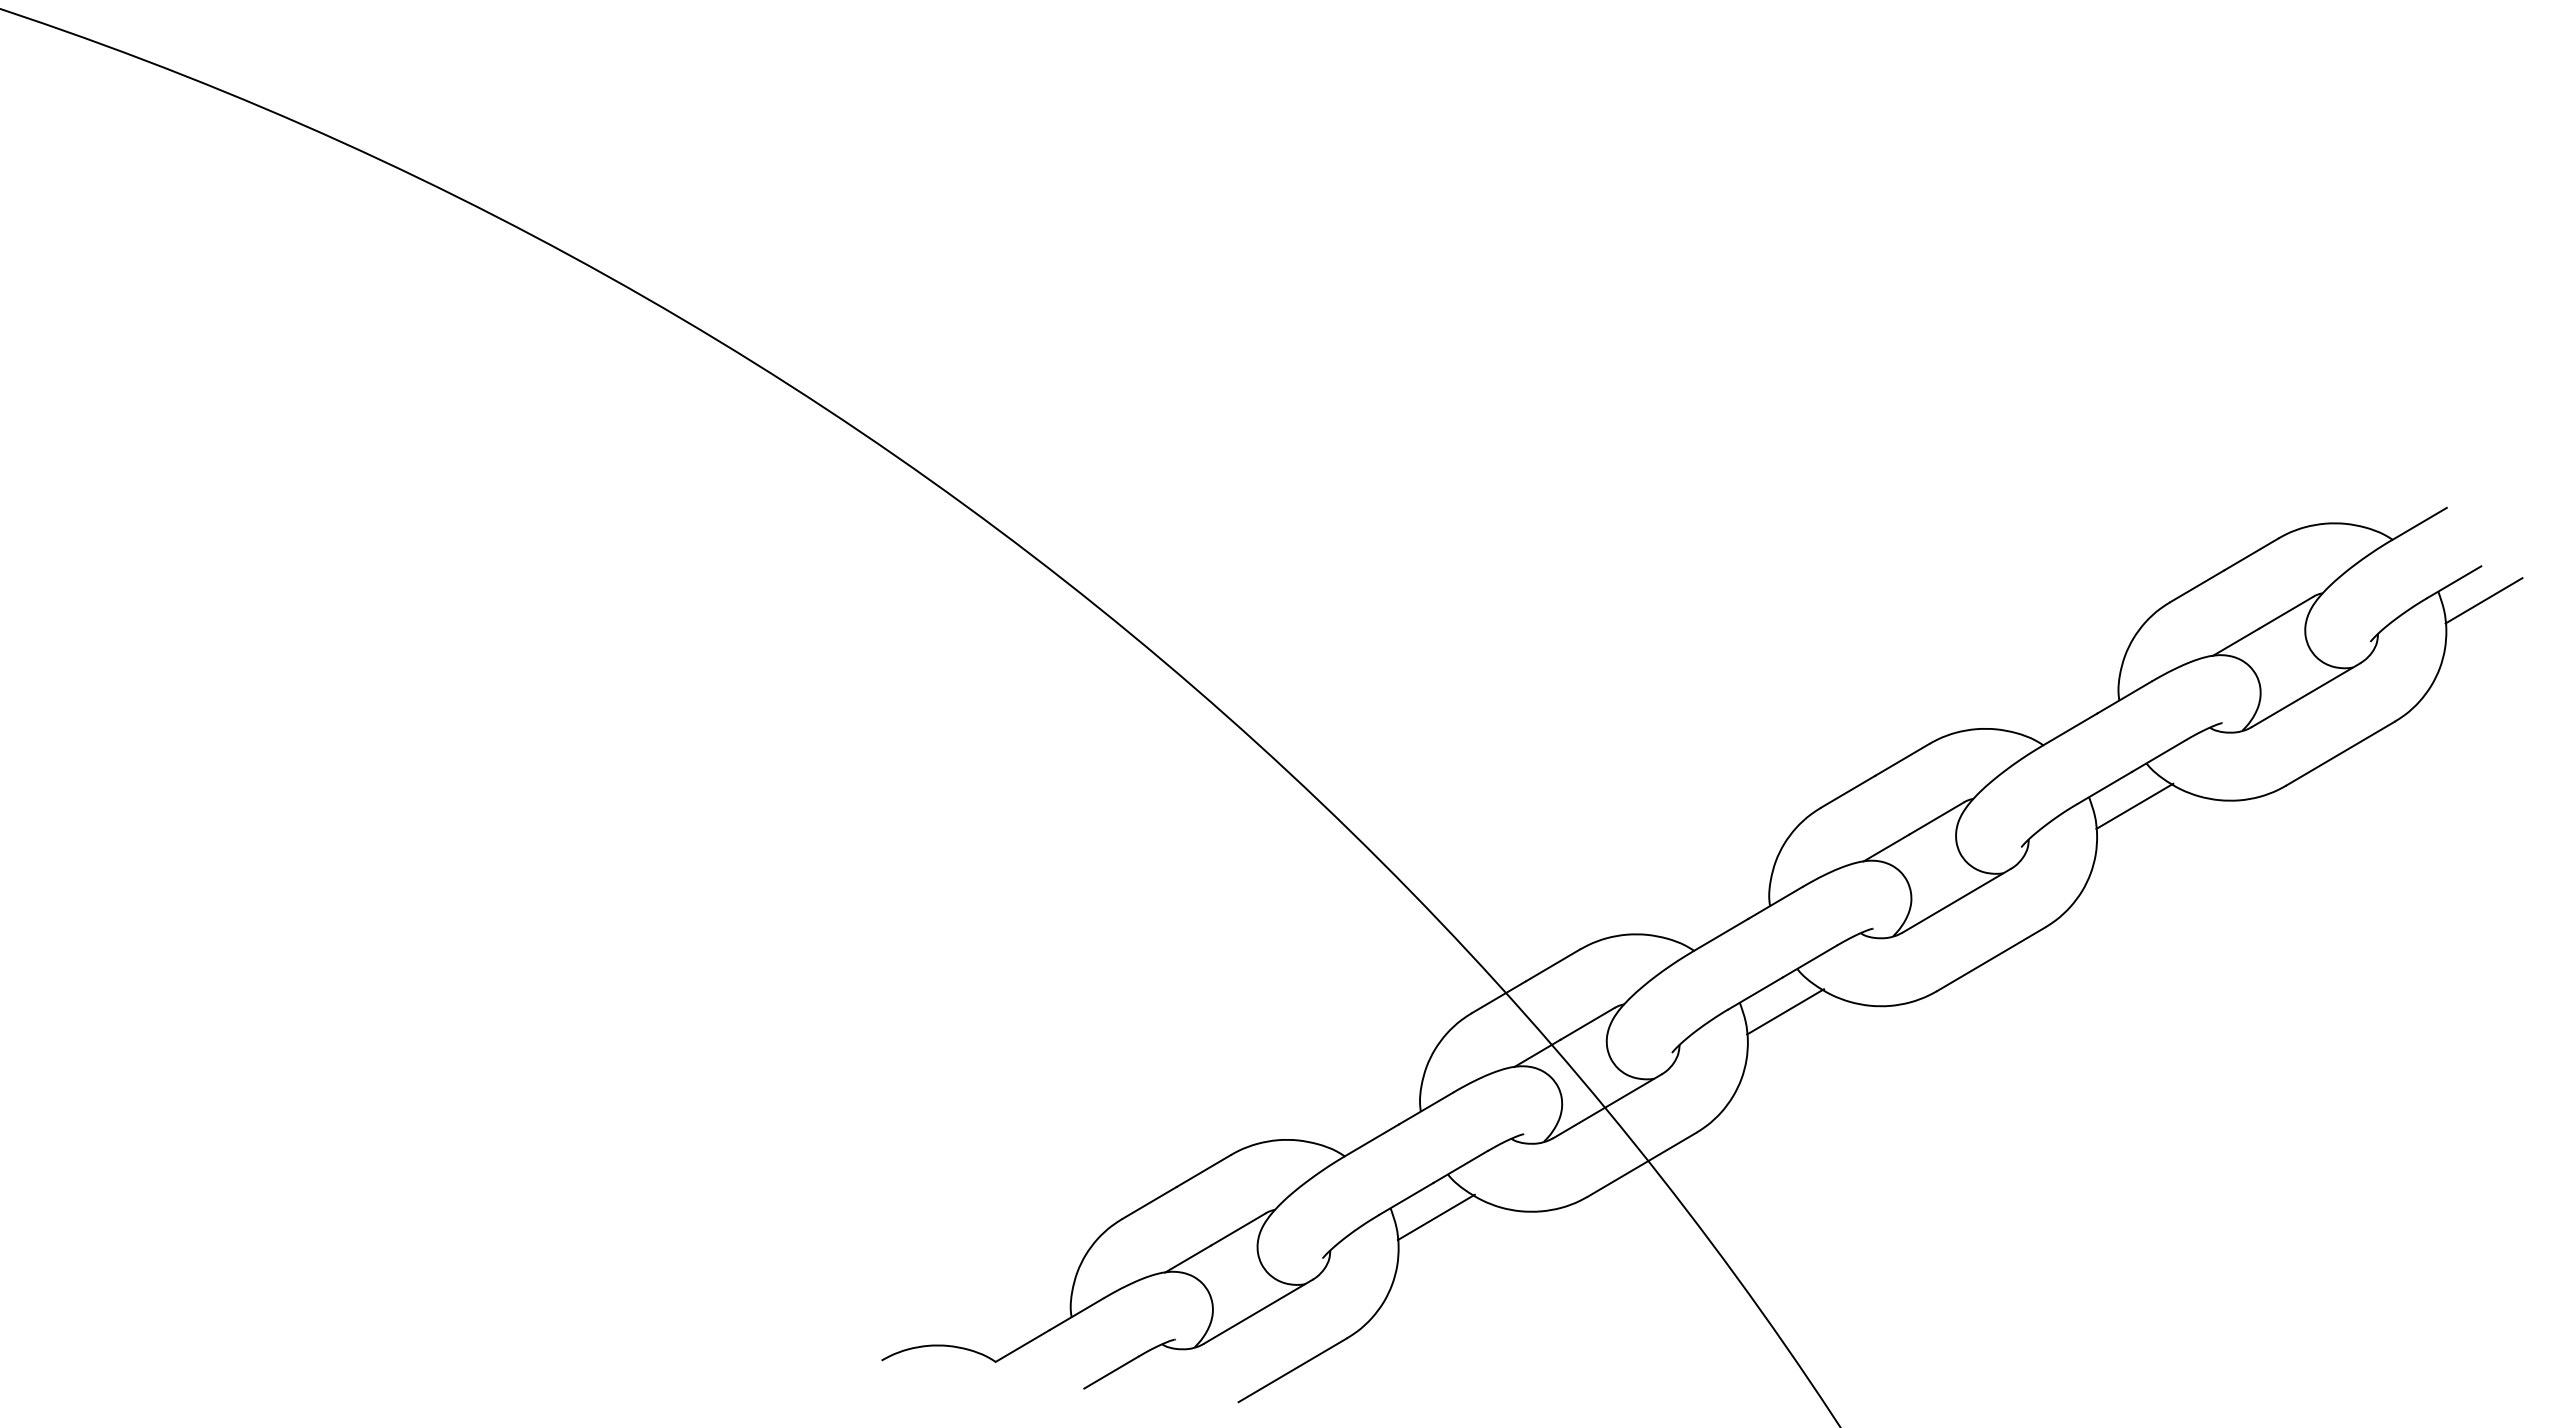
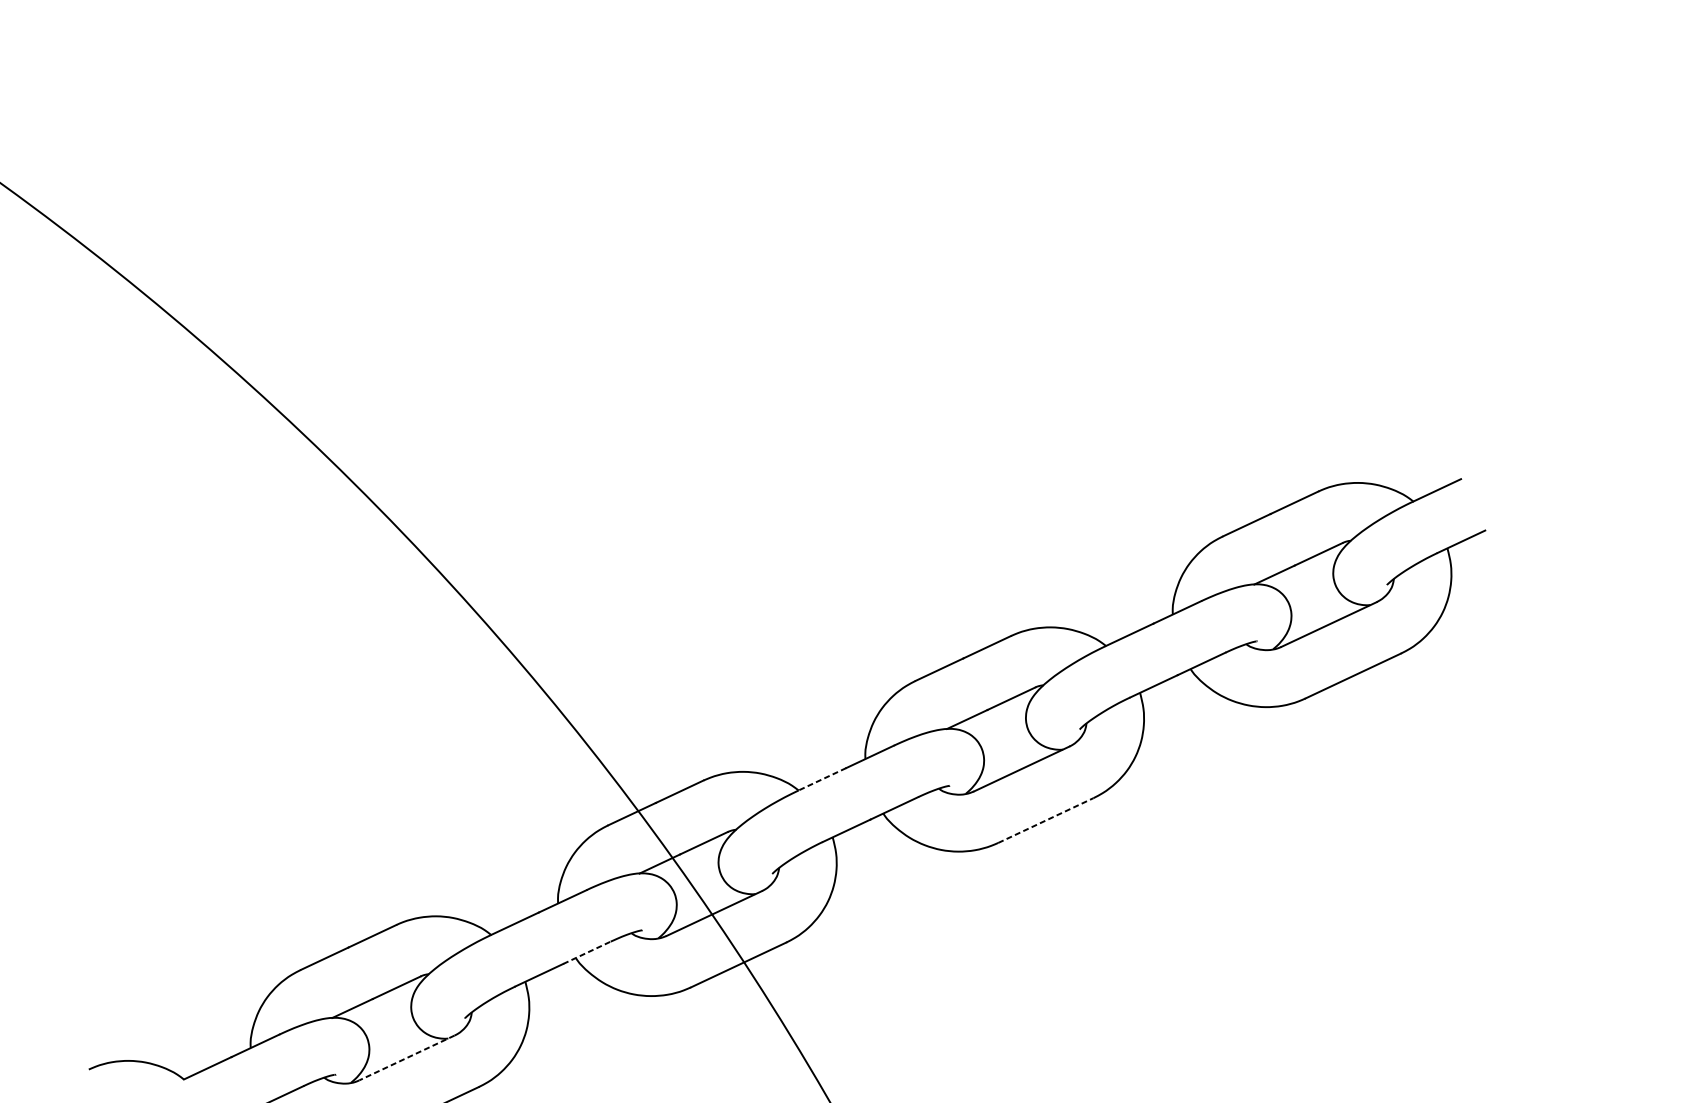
line: (2483, 600) -> (1484, 559), removed
line: (2134, 805) -> (1177, 703), removed
line: (1720, 935) -> (821, 779), solid -> dashed
line: (1991, 959) -> (1046, 820), solid -> dashed
line: (1785, 1011) -> (870, 848), removed
line: (1460, 1166) -> (586, 952), solid -> dashed
line: (1435, 1217) -> (562, 993), removed
line: (1258, 1311) -> (407, 1057), solid -> dashed

